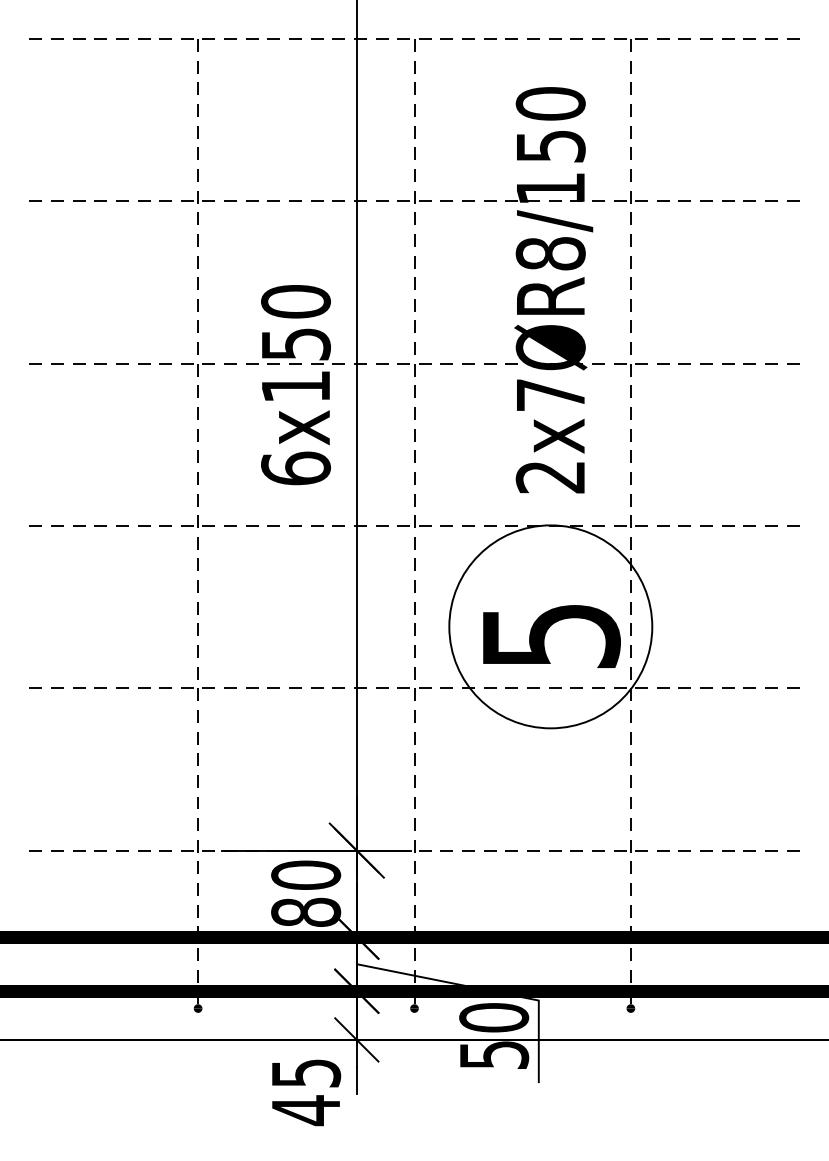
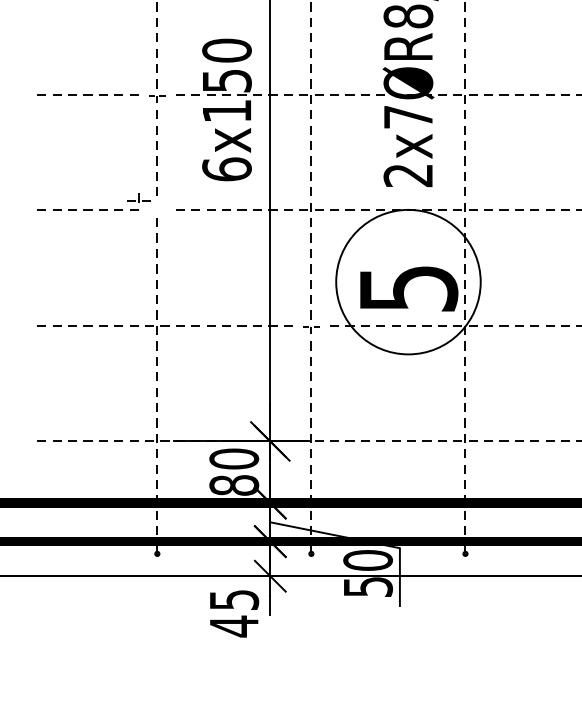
part: (197, 369) -> (156, 98), size x0.7
part: (197, 521) -> (138, 197), moved
part: (414, 693) -> (311, 329), size x0.7

